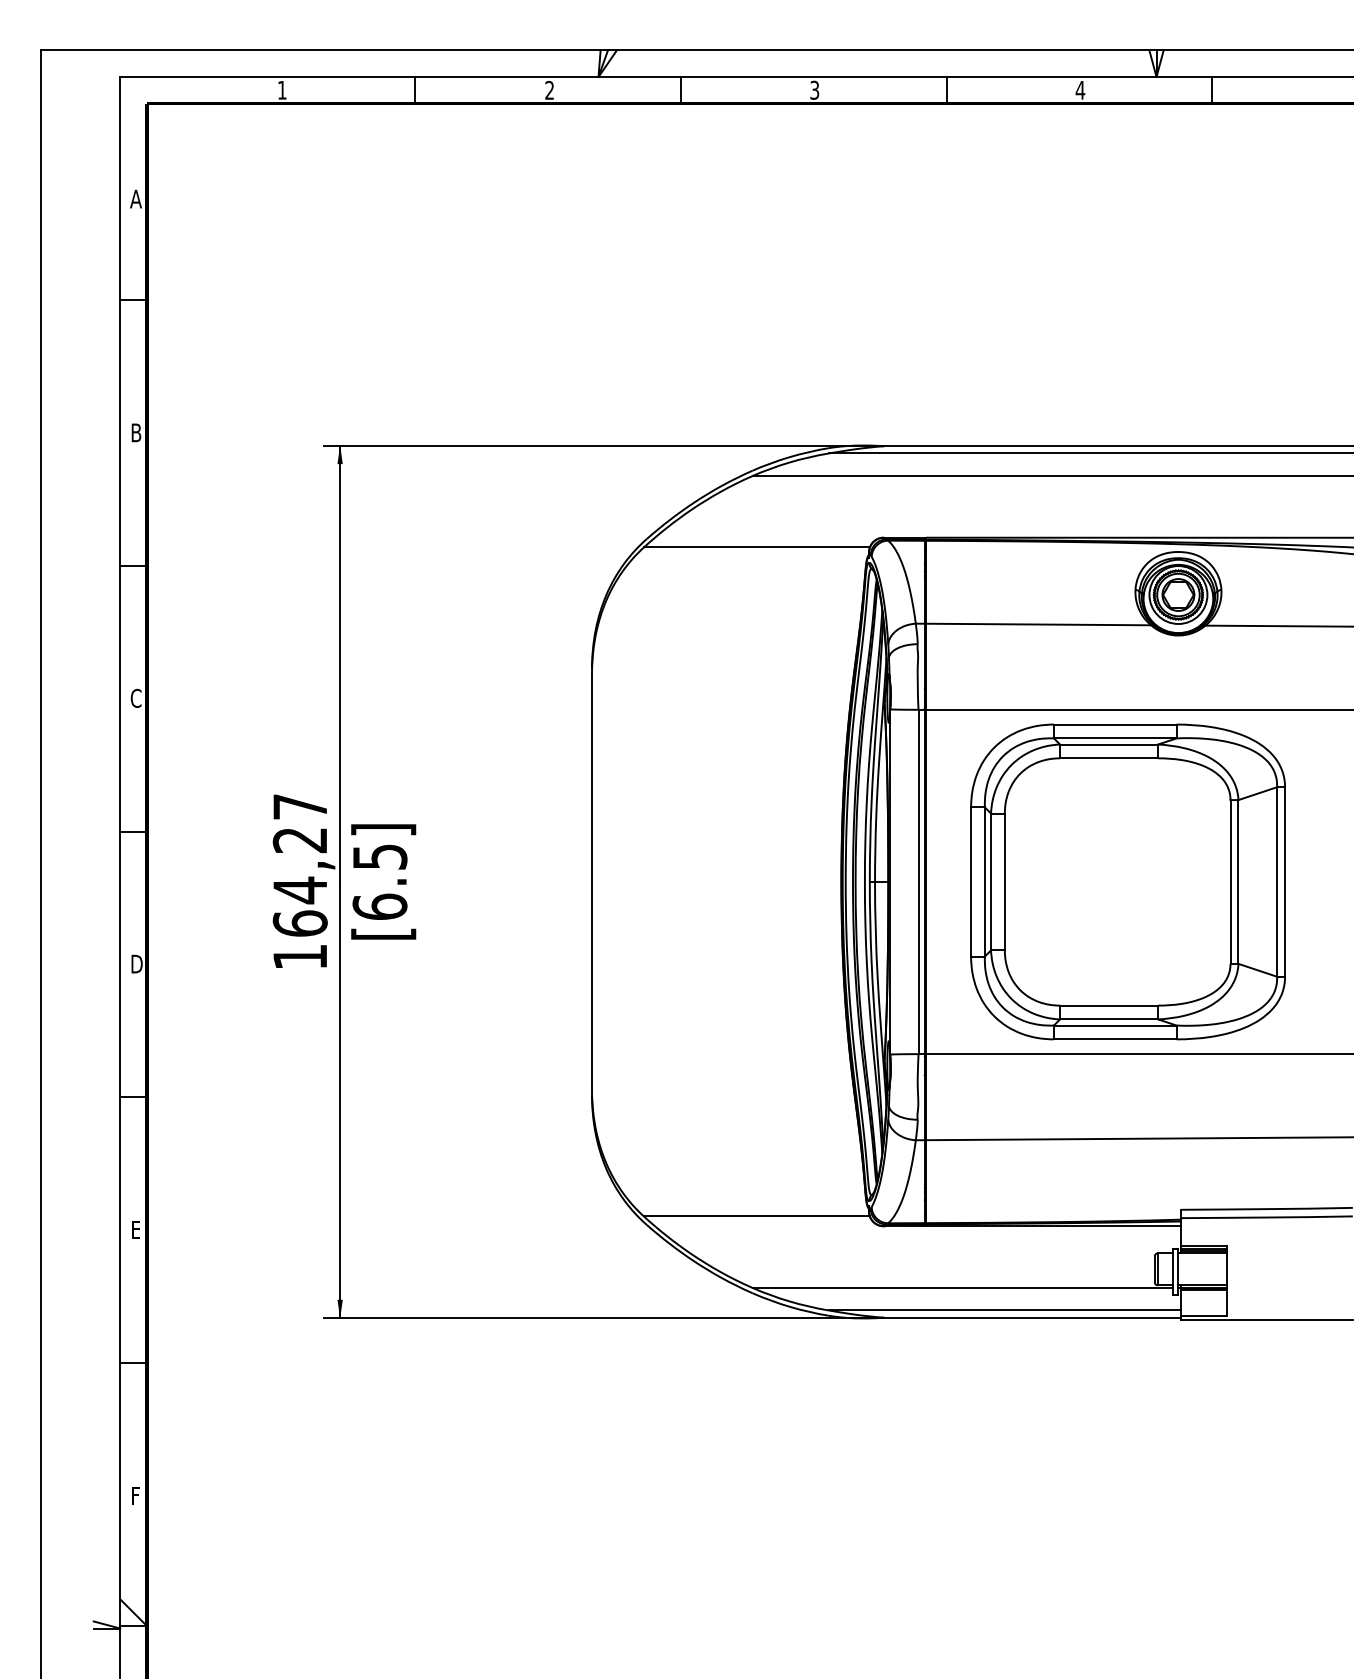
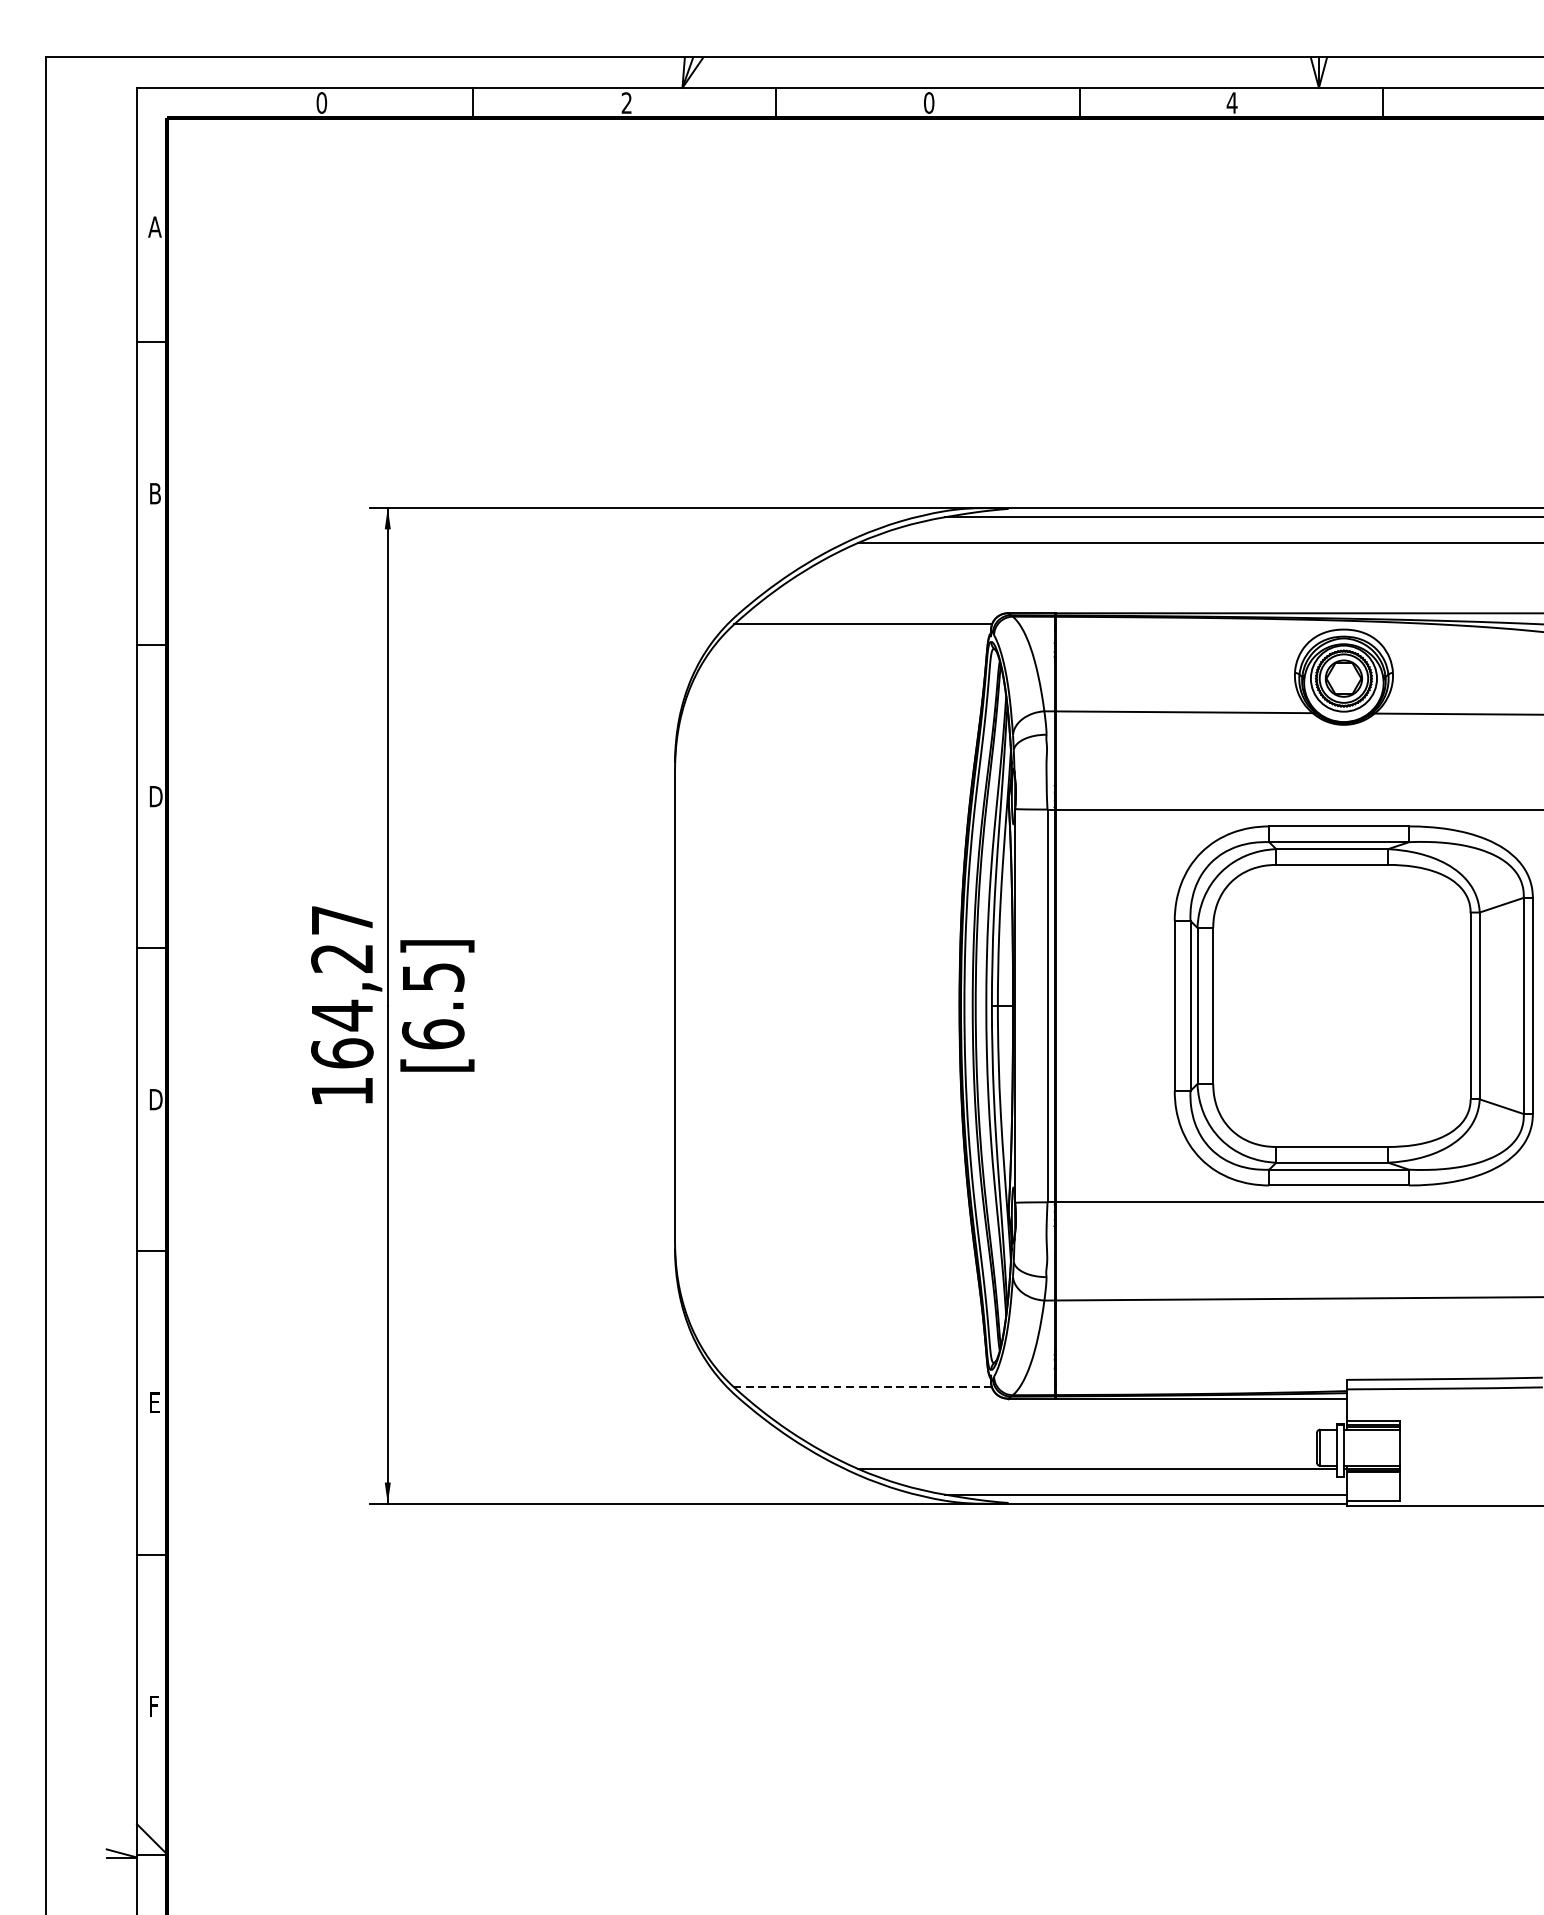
text: (281, 89) -> (320, 102), 1 -> 0
text: (814, 89) -> (928, 102), 3 -> 0
text: (136, 697) -> (155, 795), C -> D
part: (1127, 881) -> (1353, 1005), moved
line: (756, 1216) -> (862, 1387), solid -> dashed

